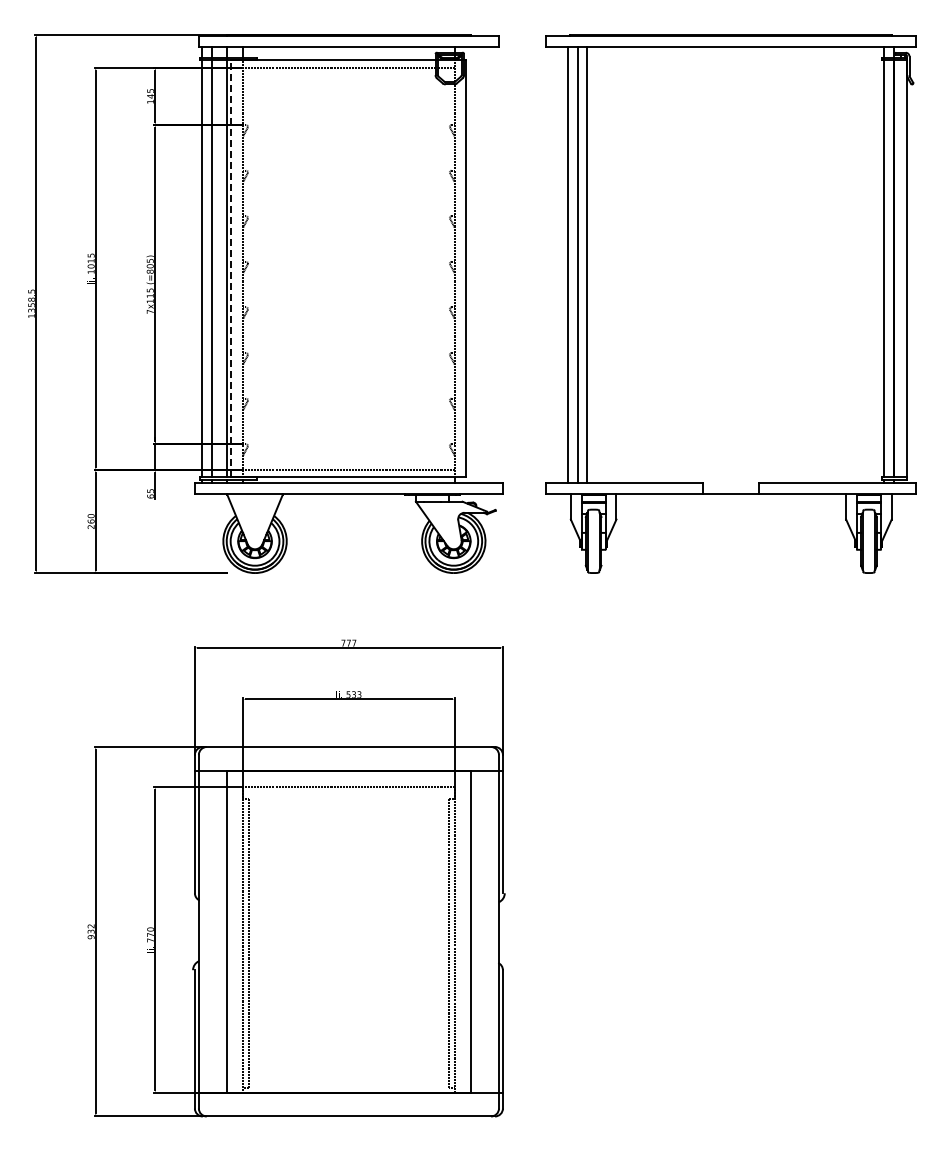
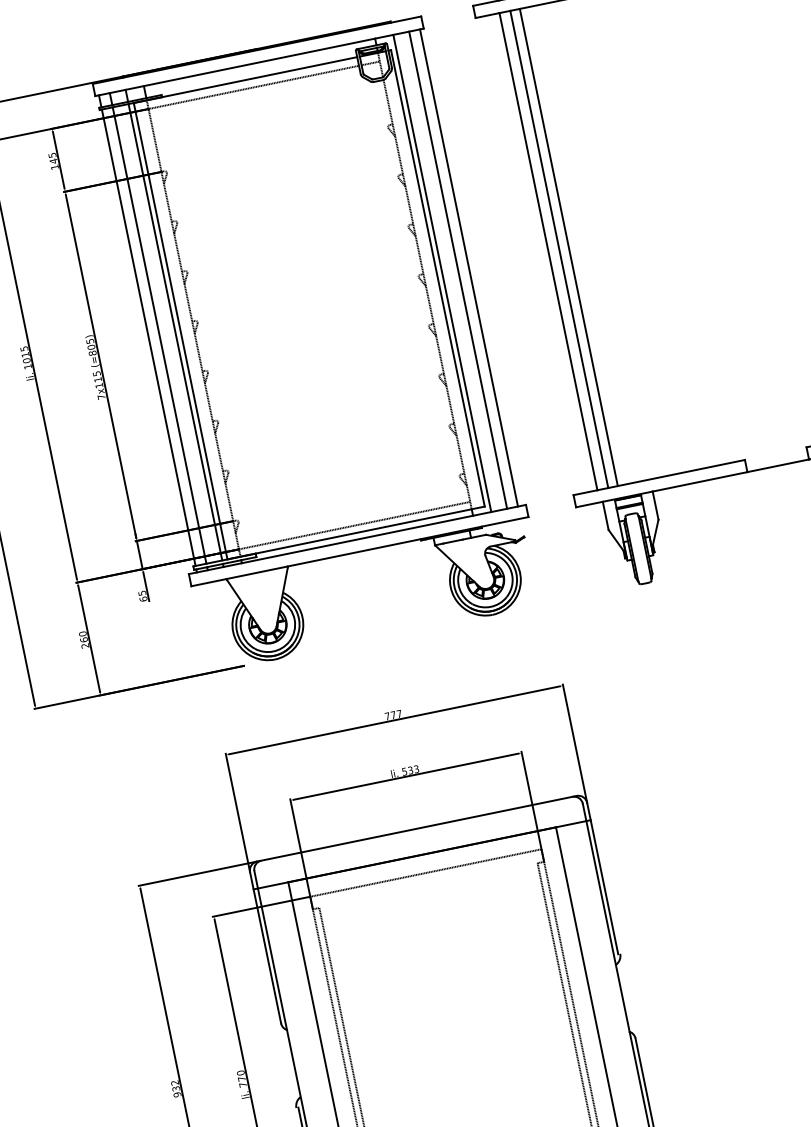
line: (471, 264) -> (442, 273), added
line: (485, 264) -> (457, 270), added
line: (495, 264) -> (468, 267), added
line: (231, 268) -> (180, 331), dashed -> solid

